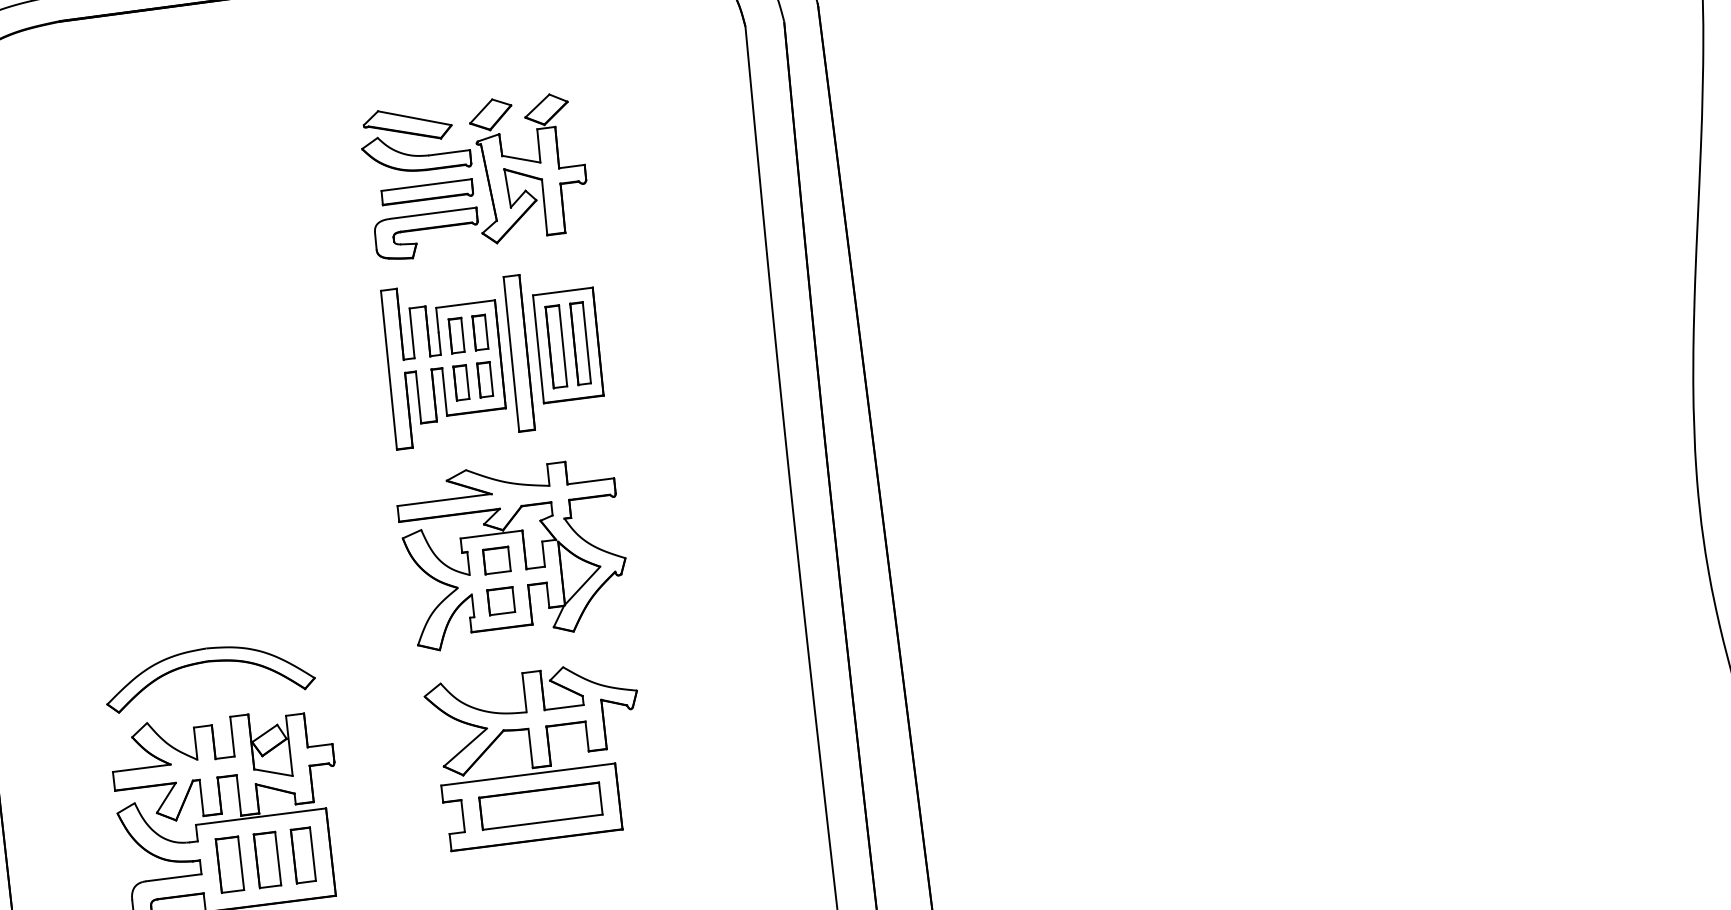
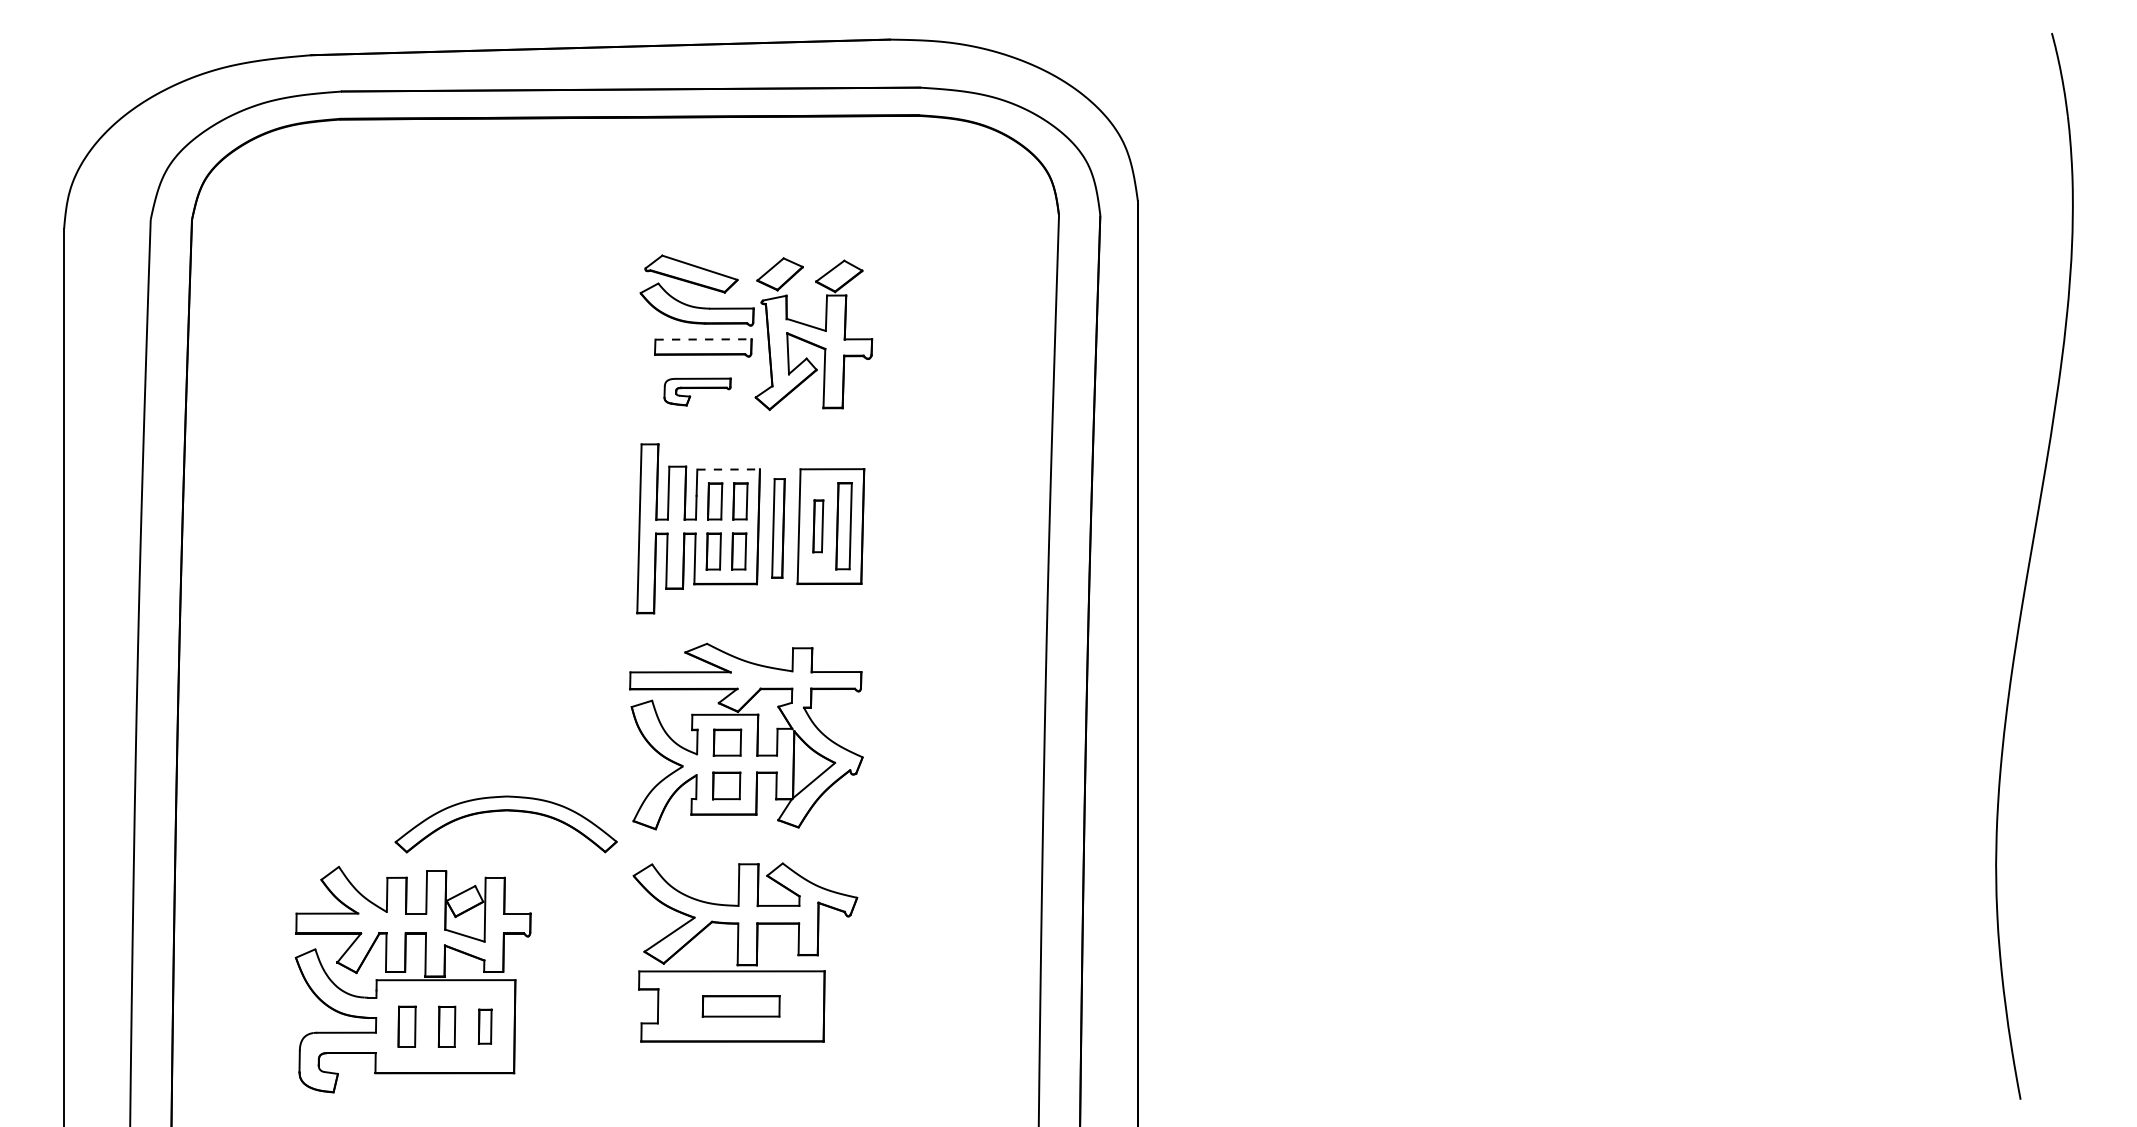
line: (427, 184) -> (704, 339), solid -> dashed
part: (427, 234) -> (697, 391), size x0.6
line: (466, 303) -> (729, 469), solid -> dashed
part: (556, 346) -> (818, 526), size x0.6
part: (519, 353) -> (778, 528), size x0.6
part: (206, 662) -> (505, 811), moved
part: (541, 806) -> (741, 1006), size x0.6
part: (302, 855) -> (484, 1026), size x0.6
part: (266, 860) -> (446, 1026), size x0.7
part: (229, 864) -> (406, 1026), size x0.7

